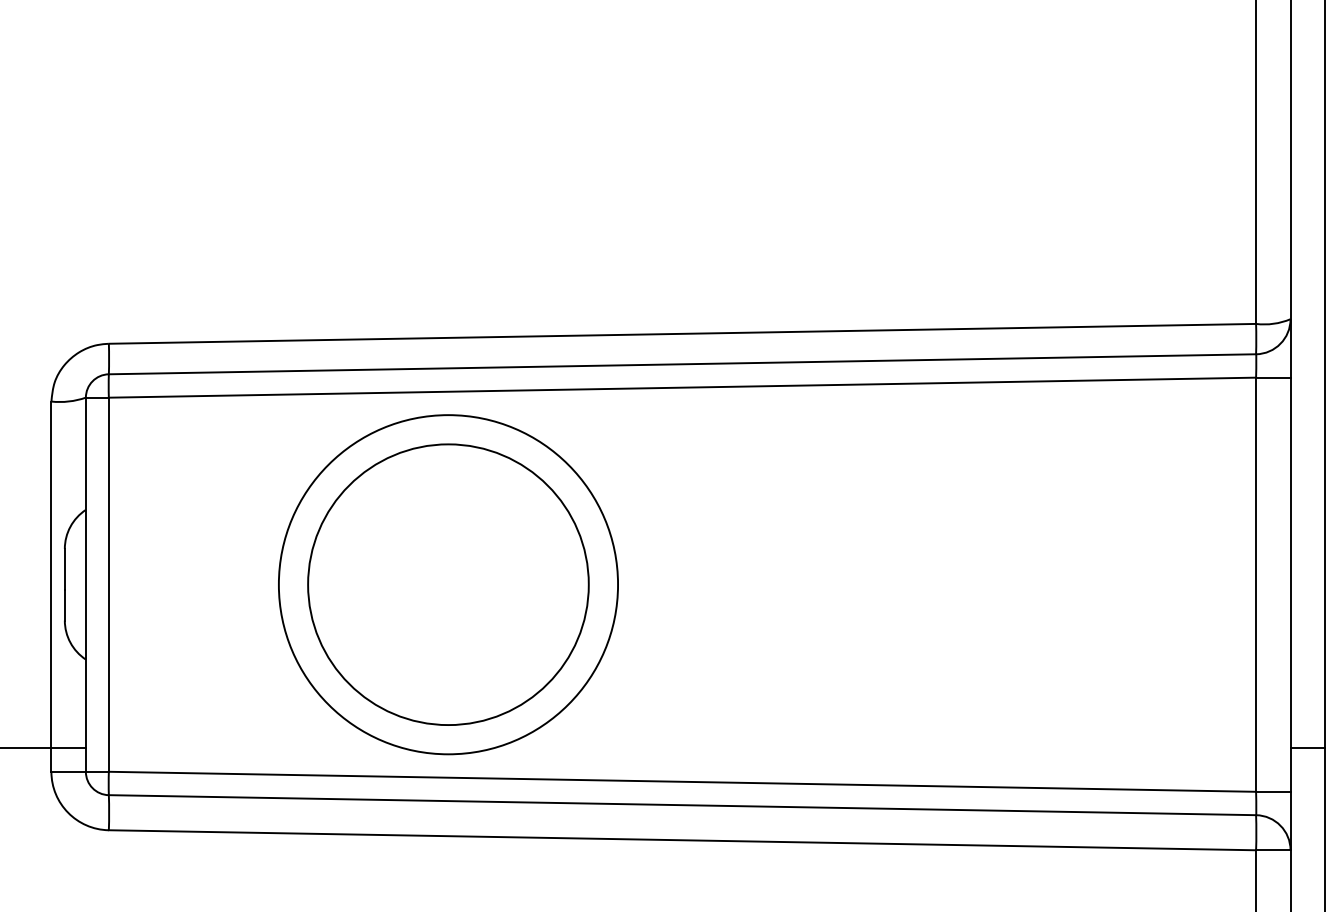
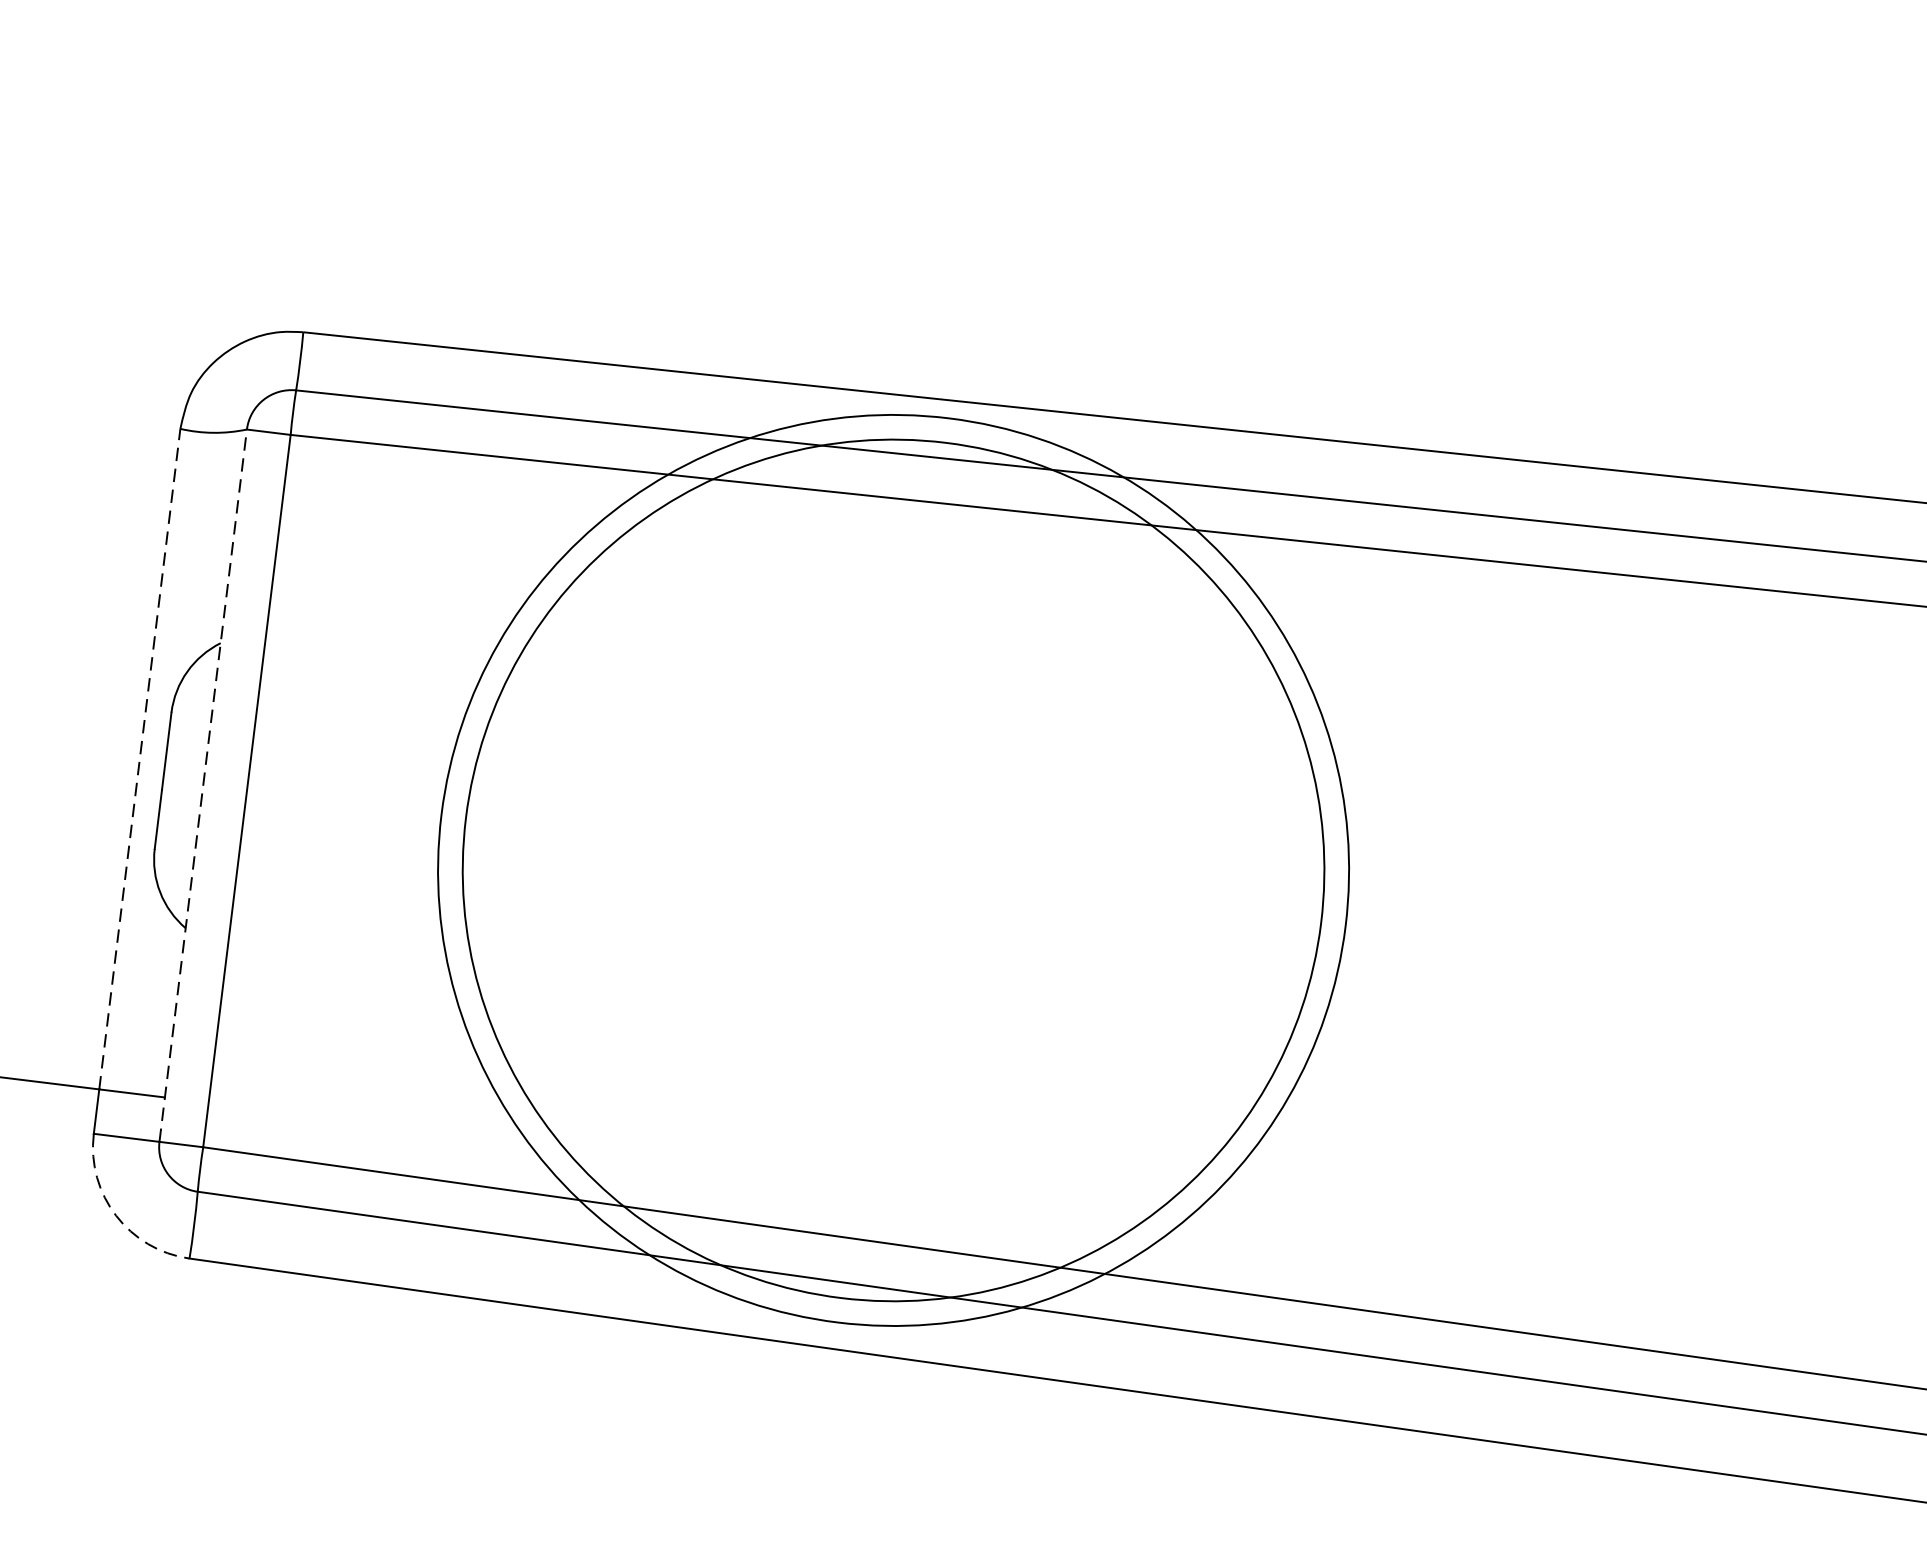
line: (51, 574) -> (140, 758), solid -> dashed
line: (85, 584) -> (202, 785), solid -> dashed
circle: (448, 584) -> (893, 870), size x1.4
circle: (448, 584) -> (893, 870), size x1.6
arc: (68, 812) -> (116, 1215), solid -> dashed

